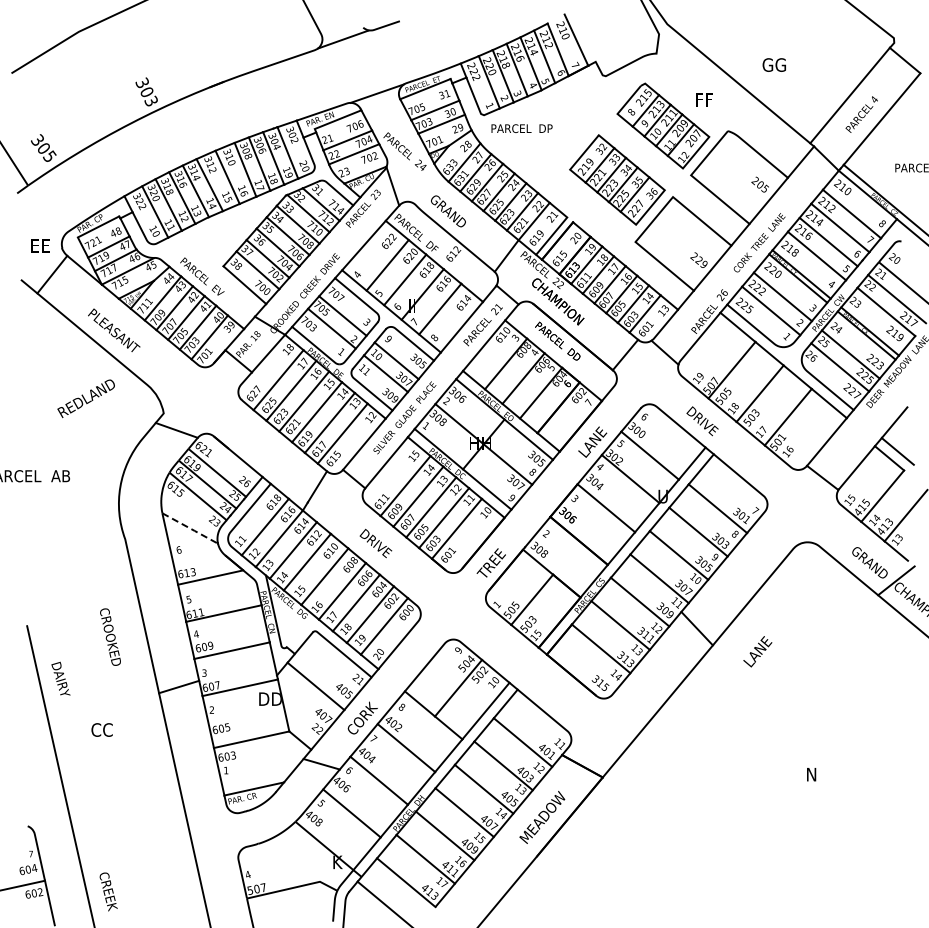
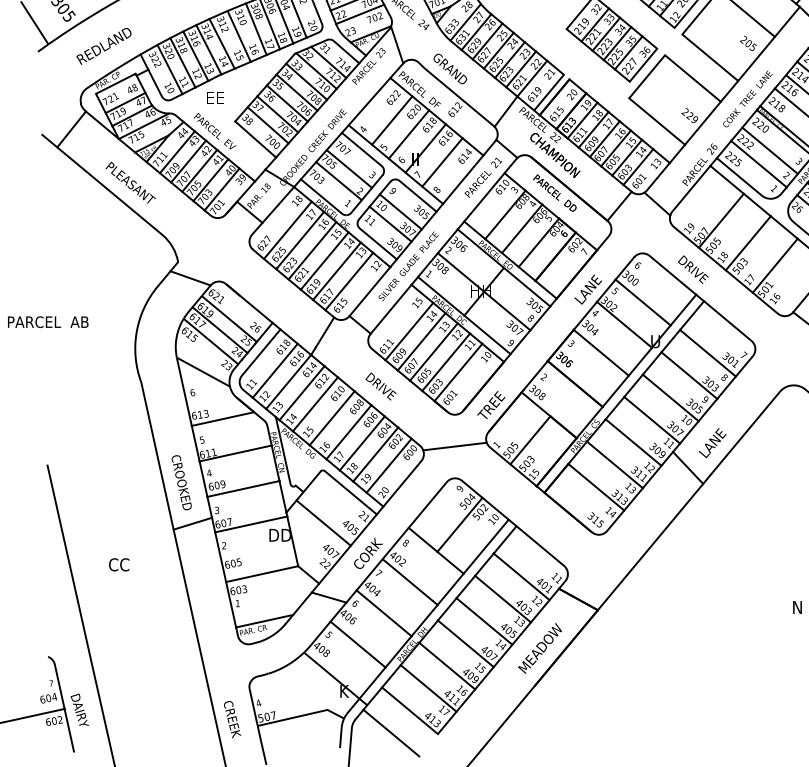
text: (40, 245) -> (215, 97), moved
text: (85, 398) -> (103, 46), moved
line: (191, 529) -> (204, 373), dashed -> solid
line: (453, 606) -> (455, 446), added
text: (110, 636) -> (181, 482), moved
text: (757, 651) -> (712, 442), moved
text: (60, 678) -> (79, 709), moved
text: (108, 891) -> (232, 719), moved

